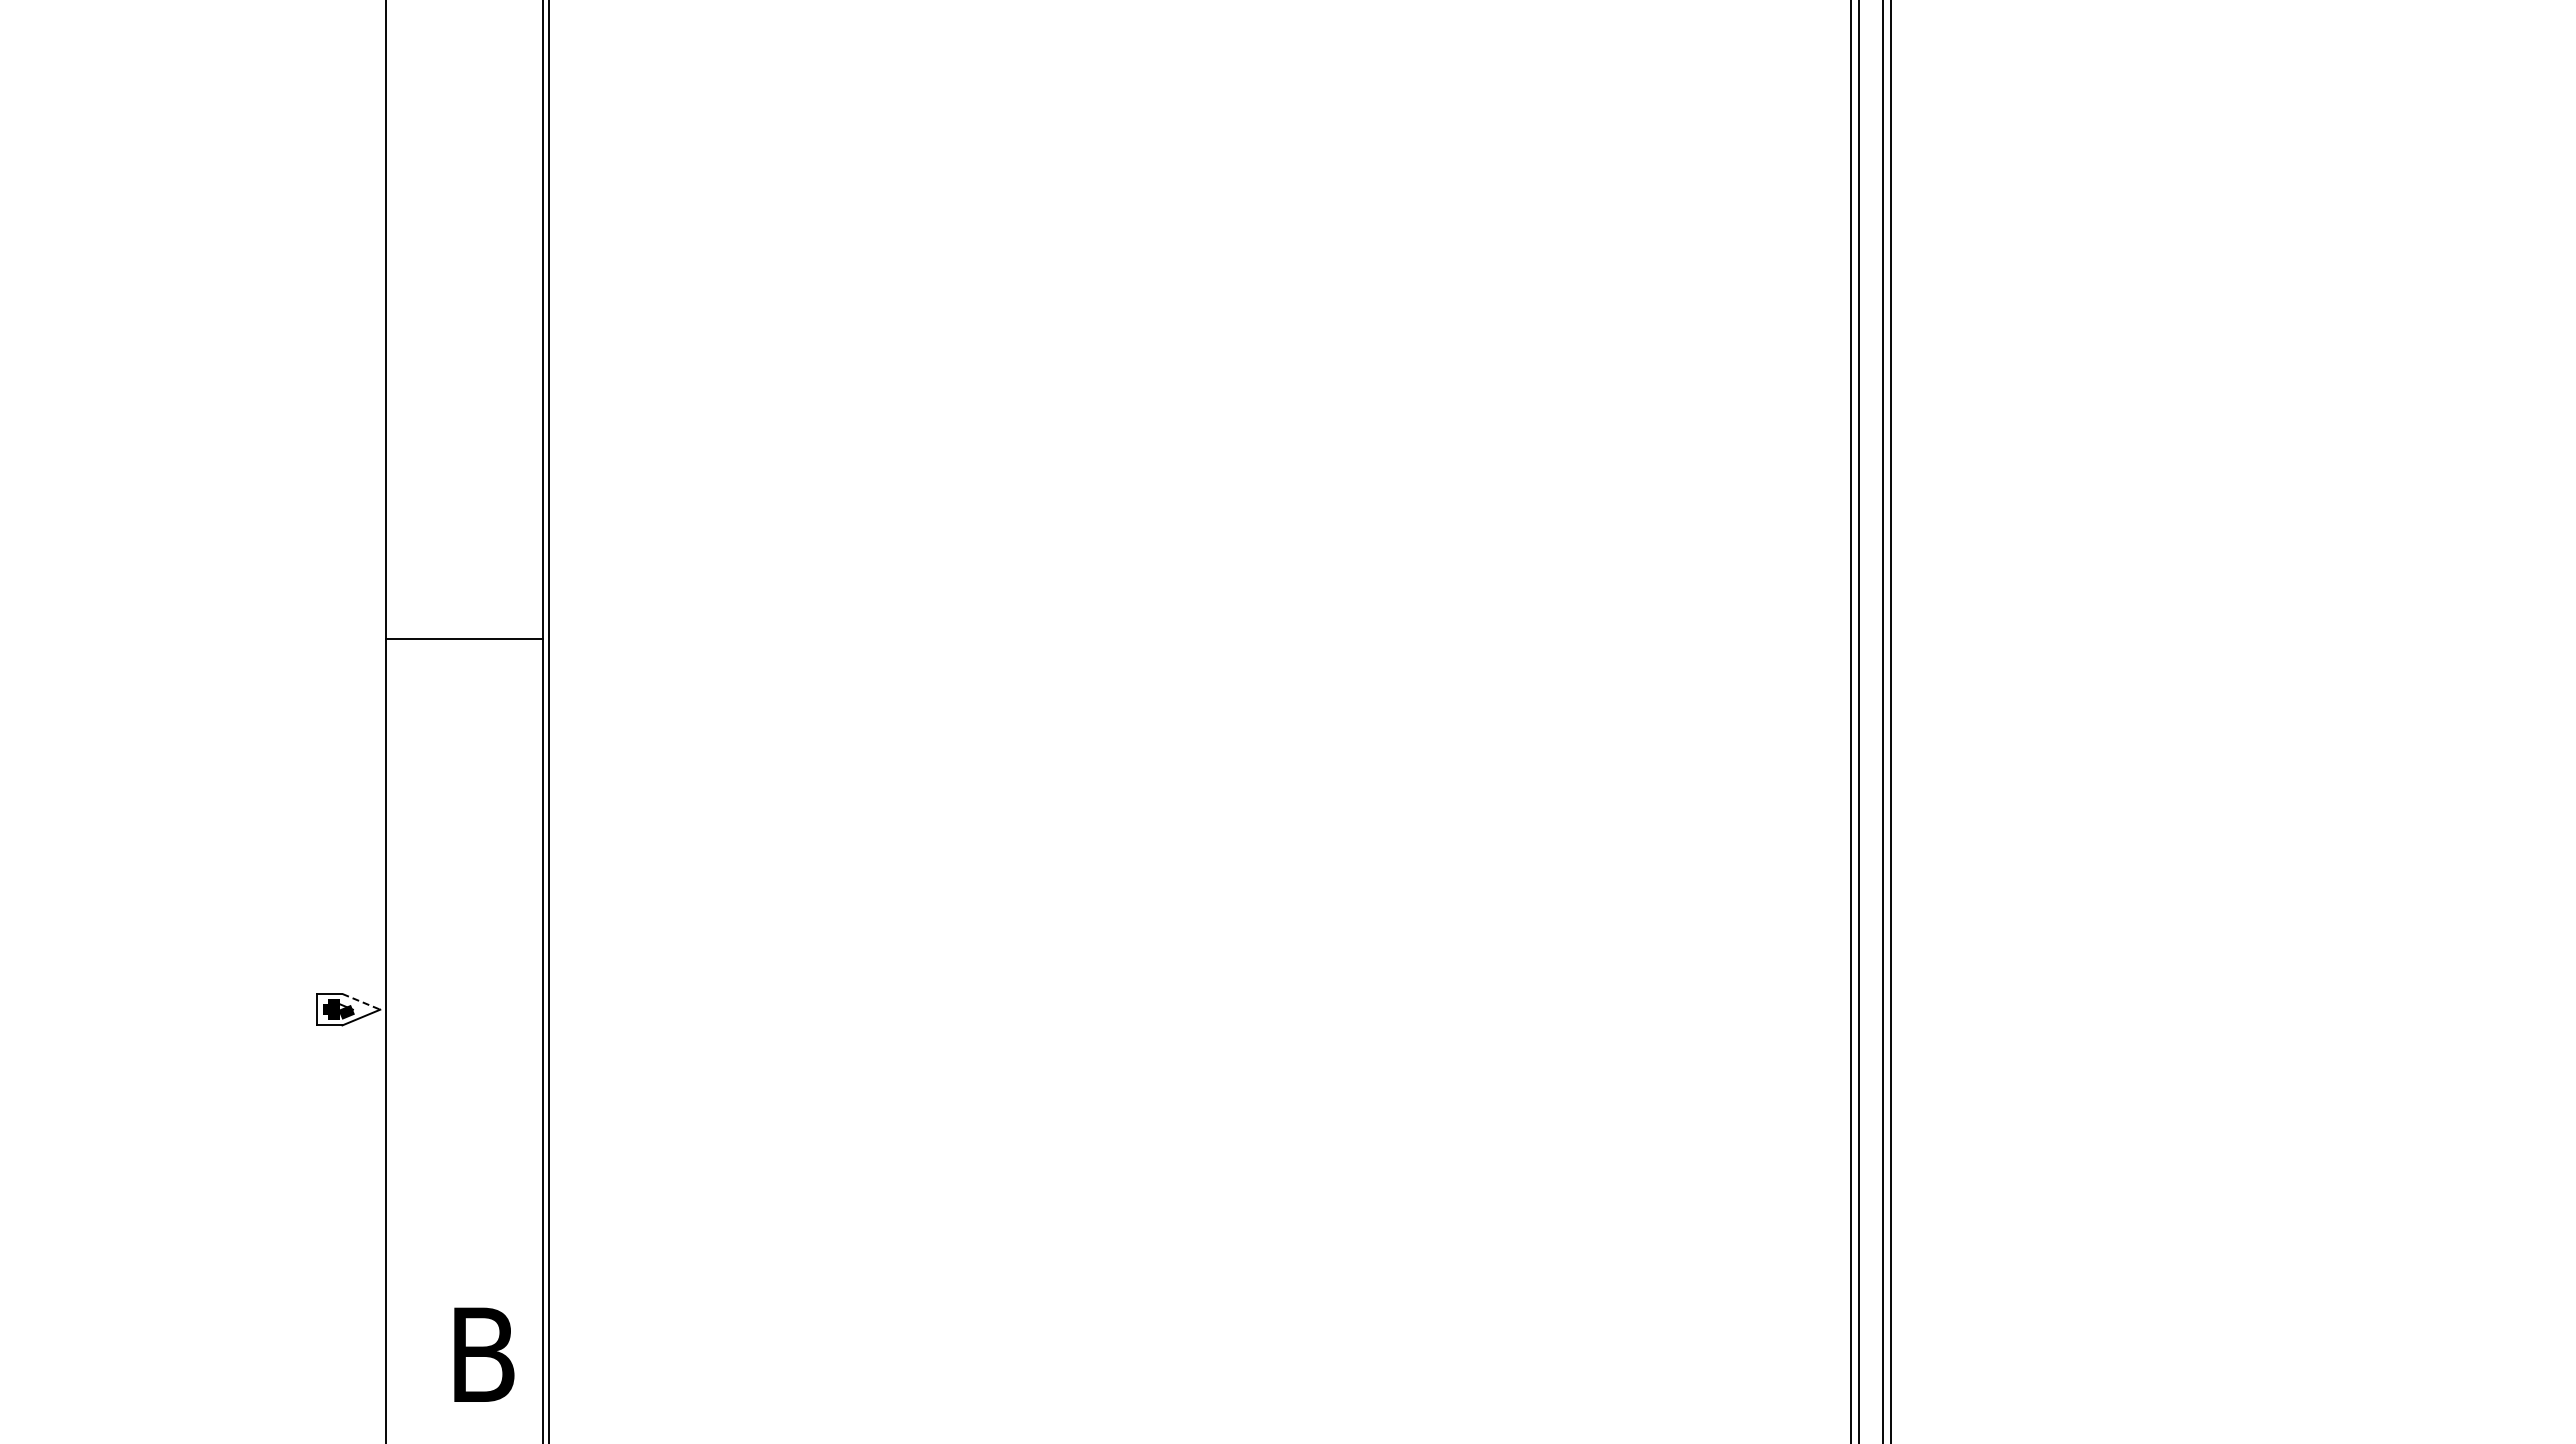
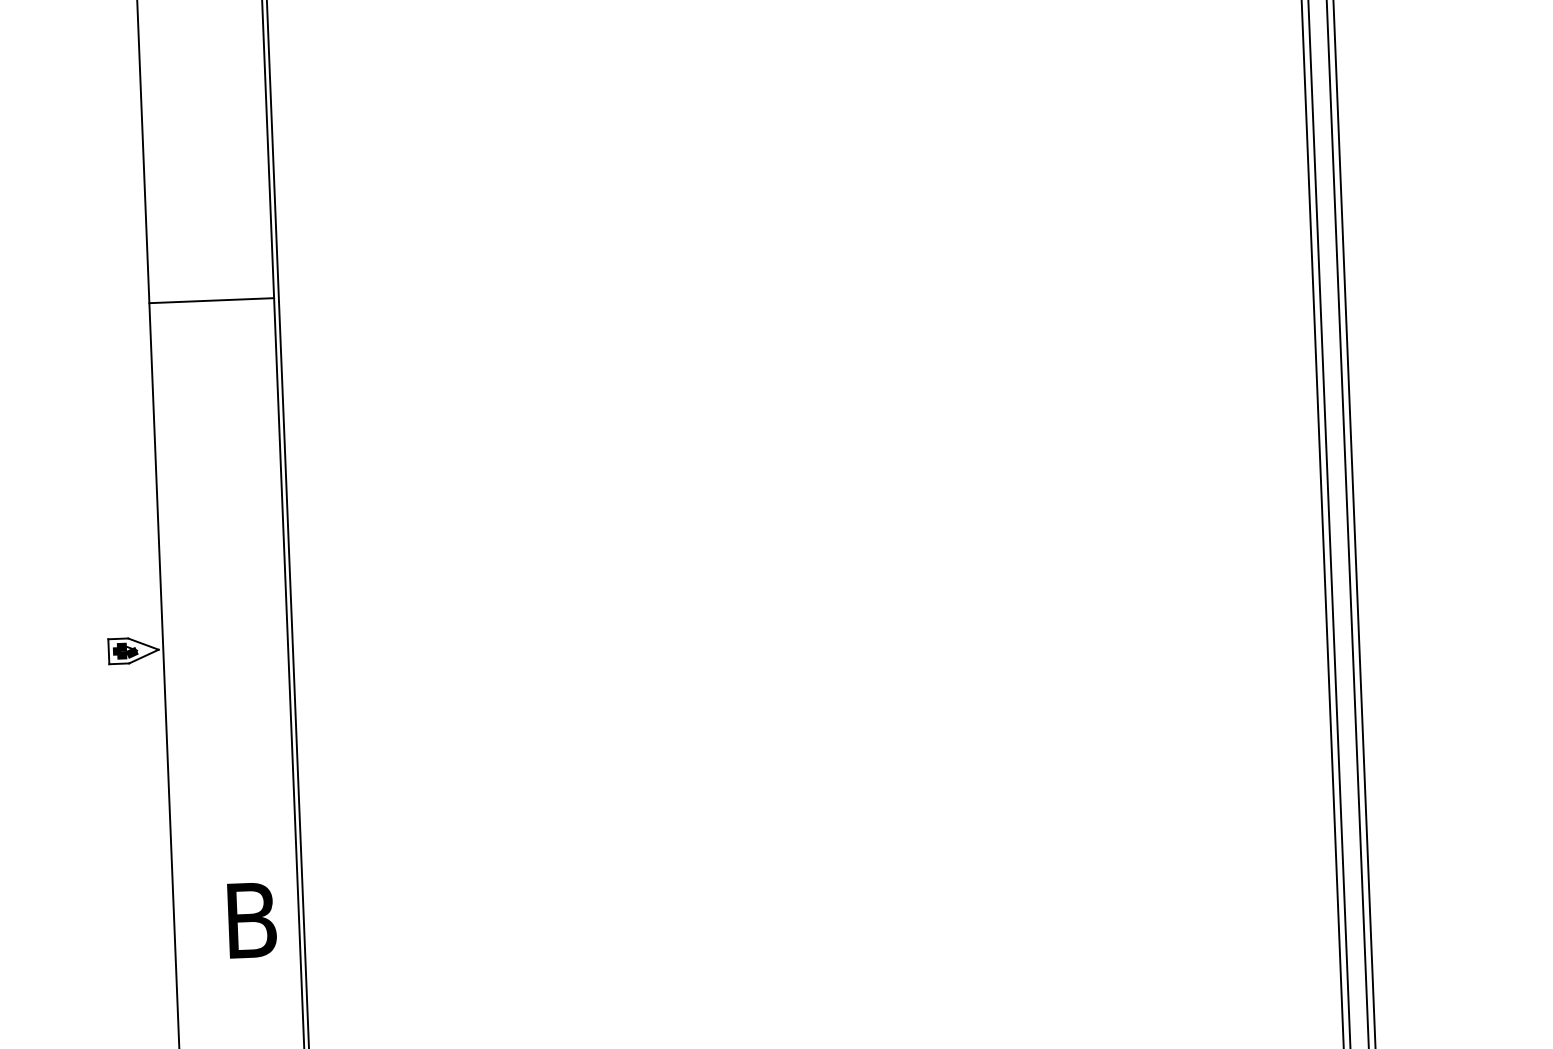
line: (464, 639) -> (211, 300), moved
line: (361, 1002) -> (143, 644), dashed -> solid

